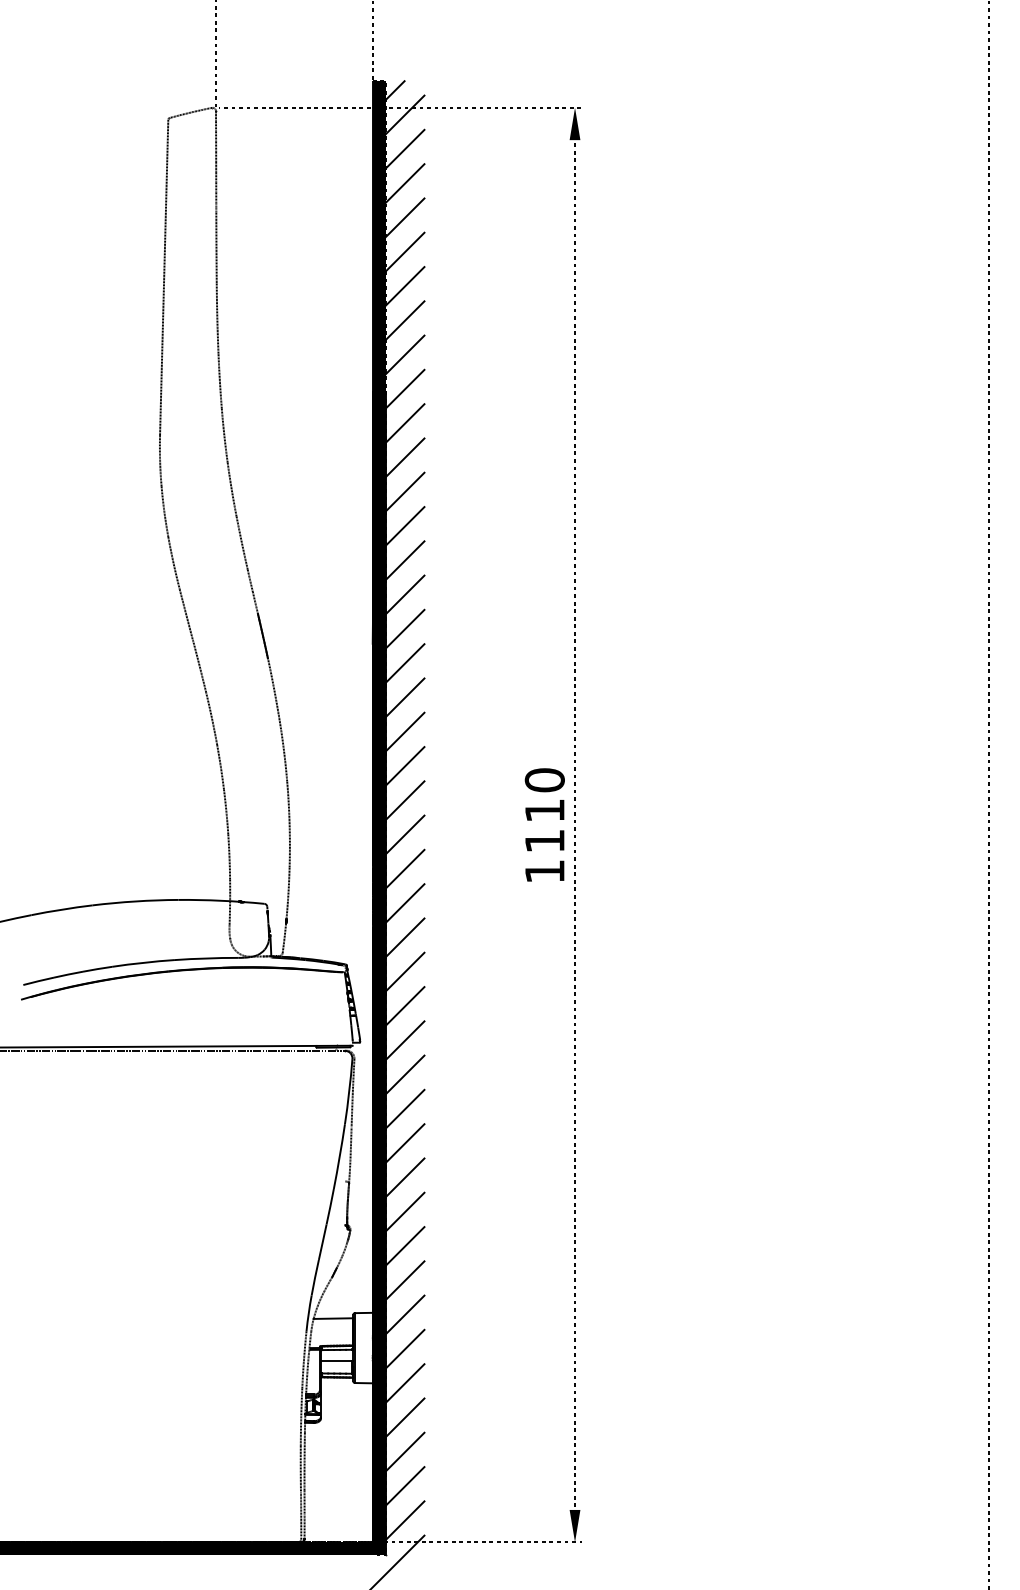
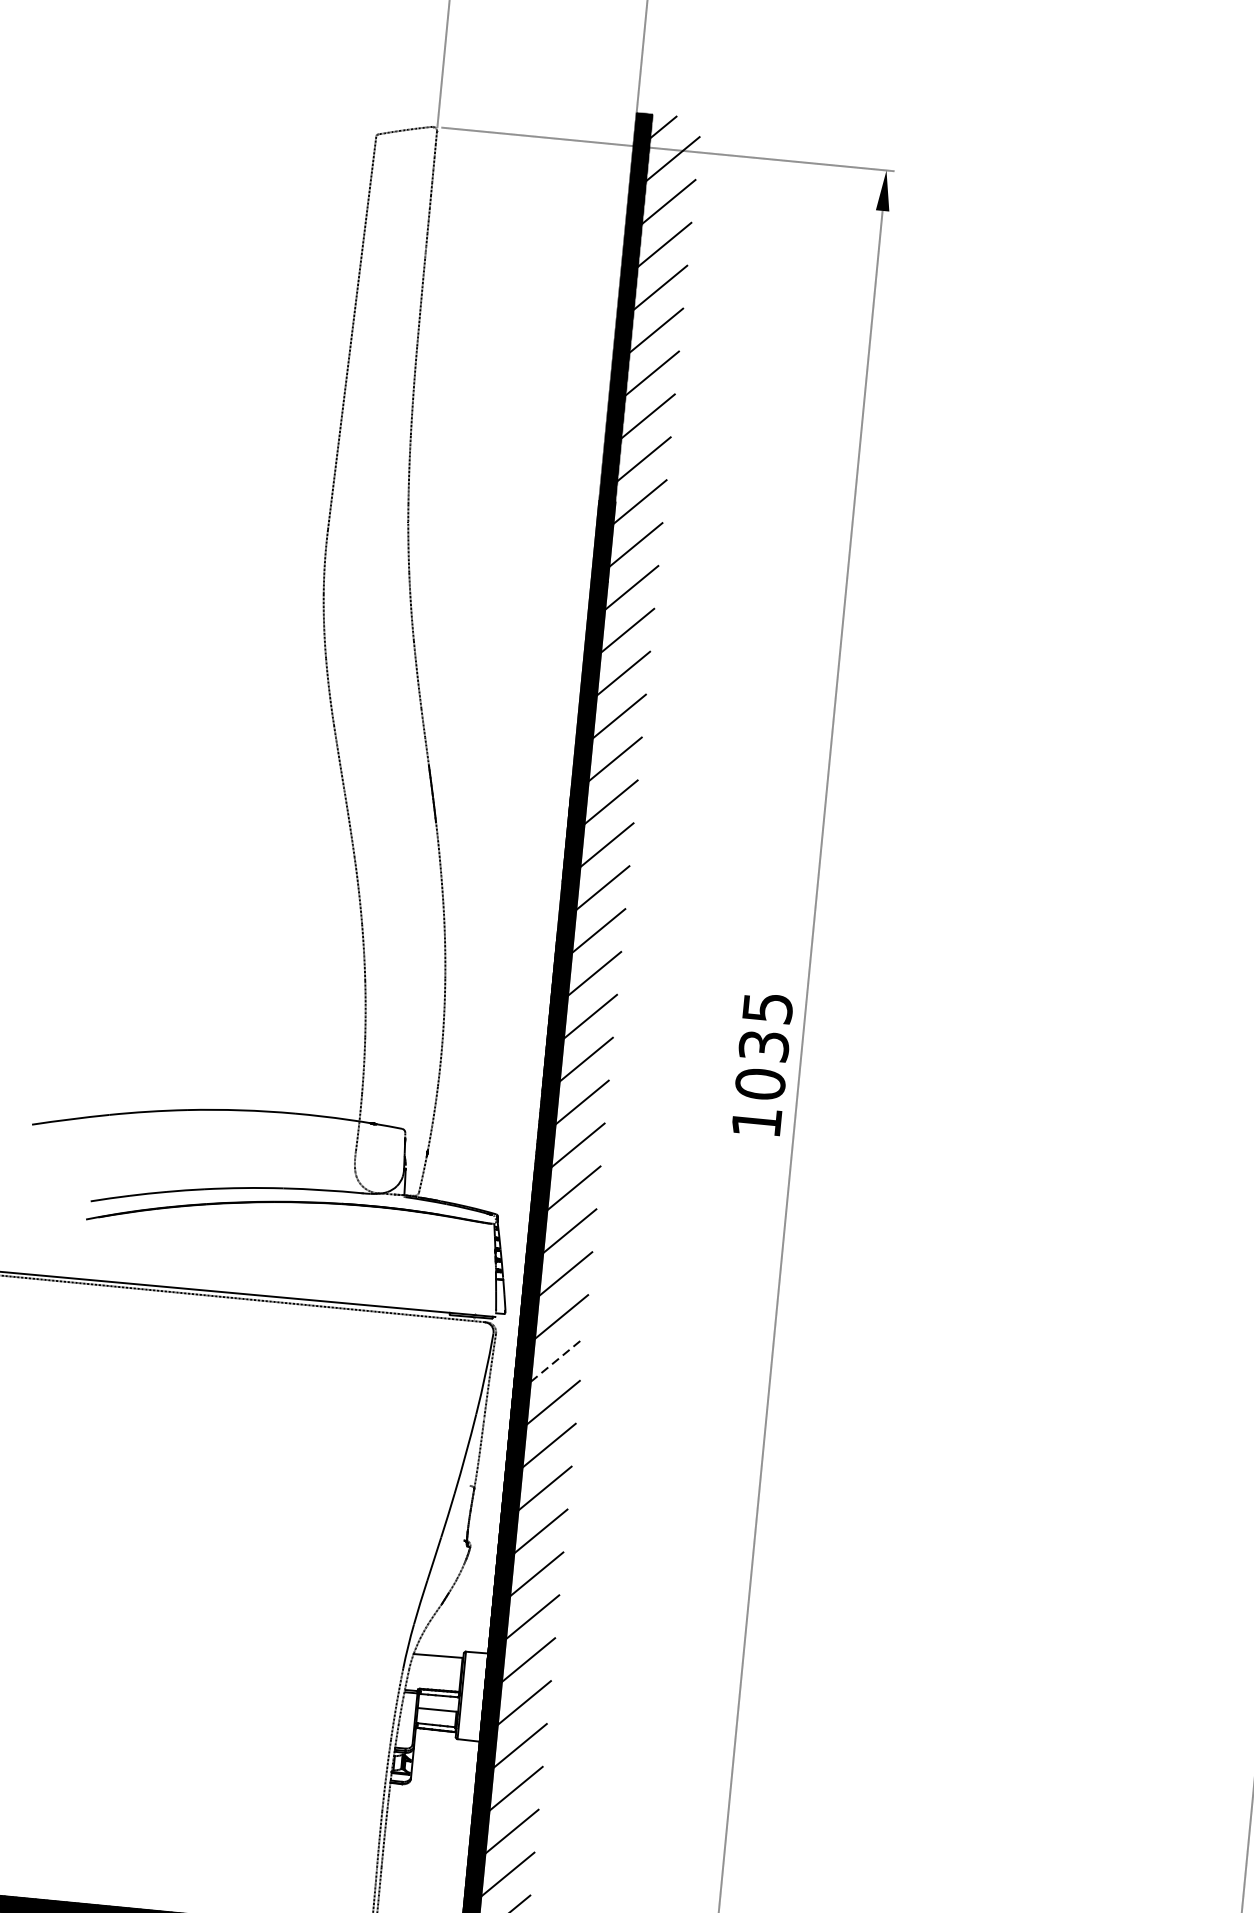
text: (544, 810) -> (763, 1045), 1110 -> 1035
line: (405, 1074) -> (558, 1359), solid -> dashed

